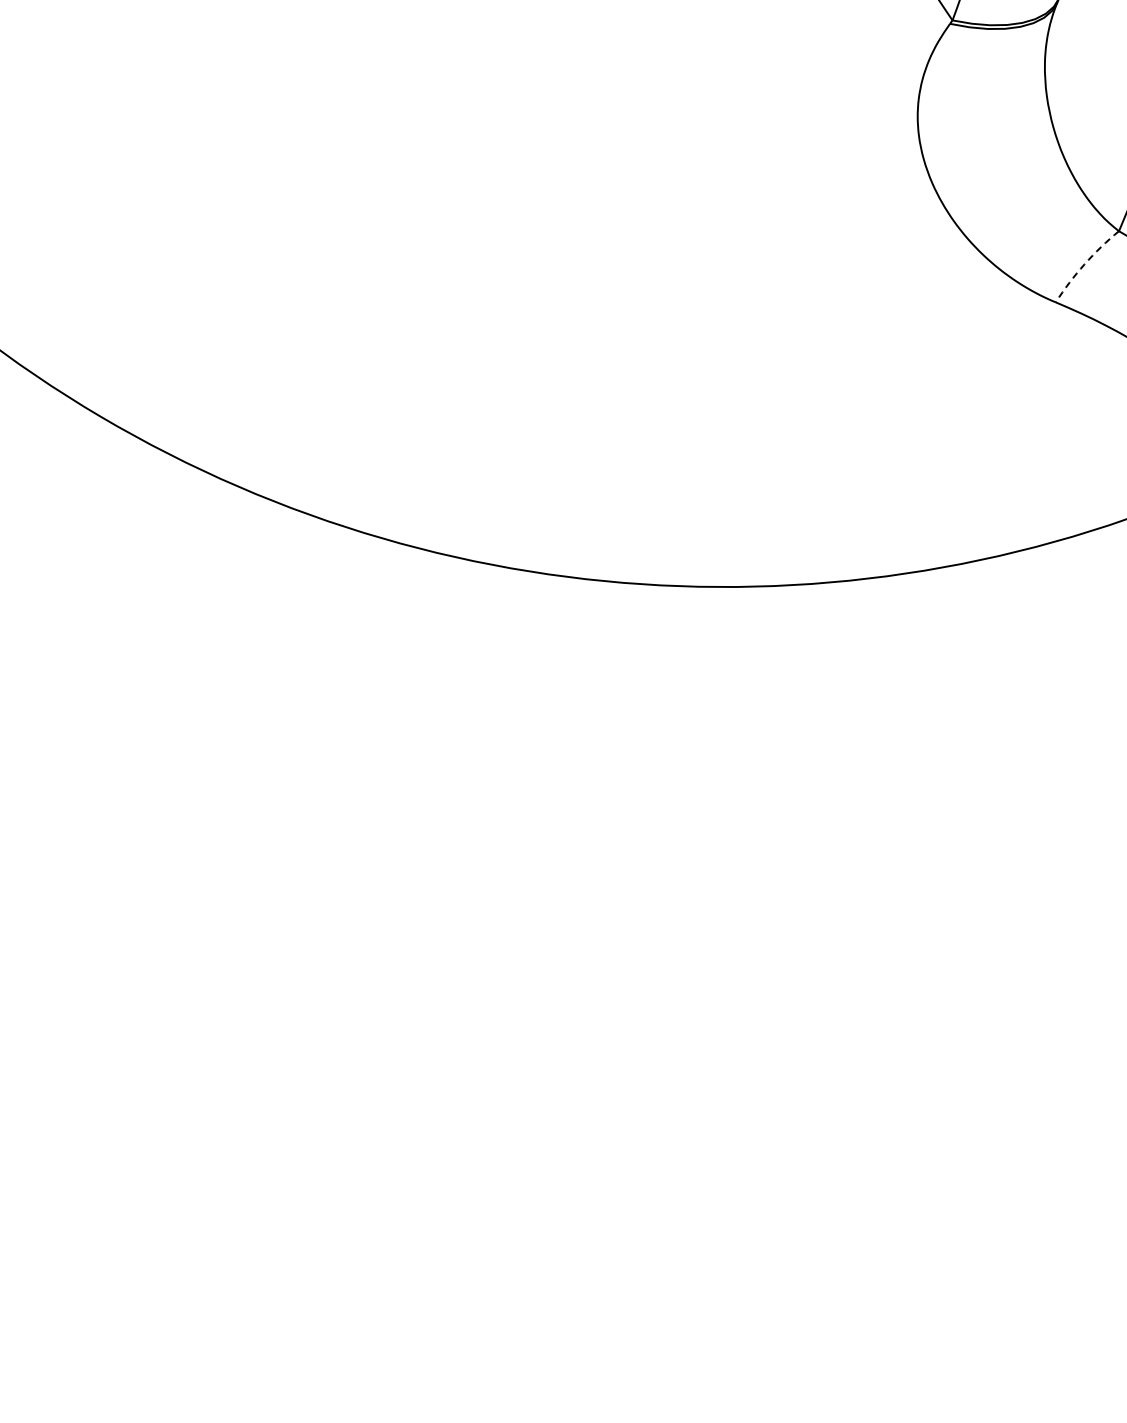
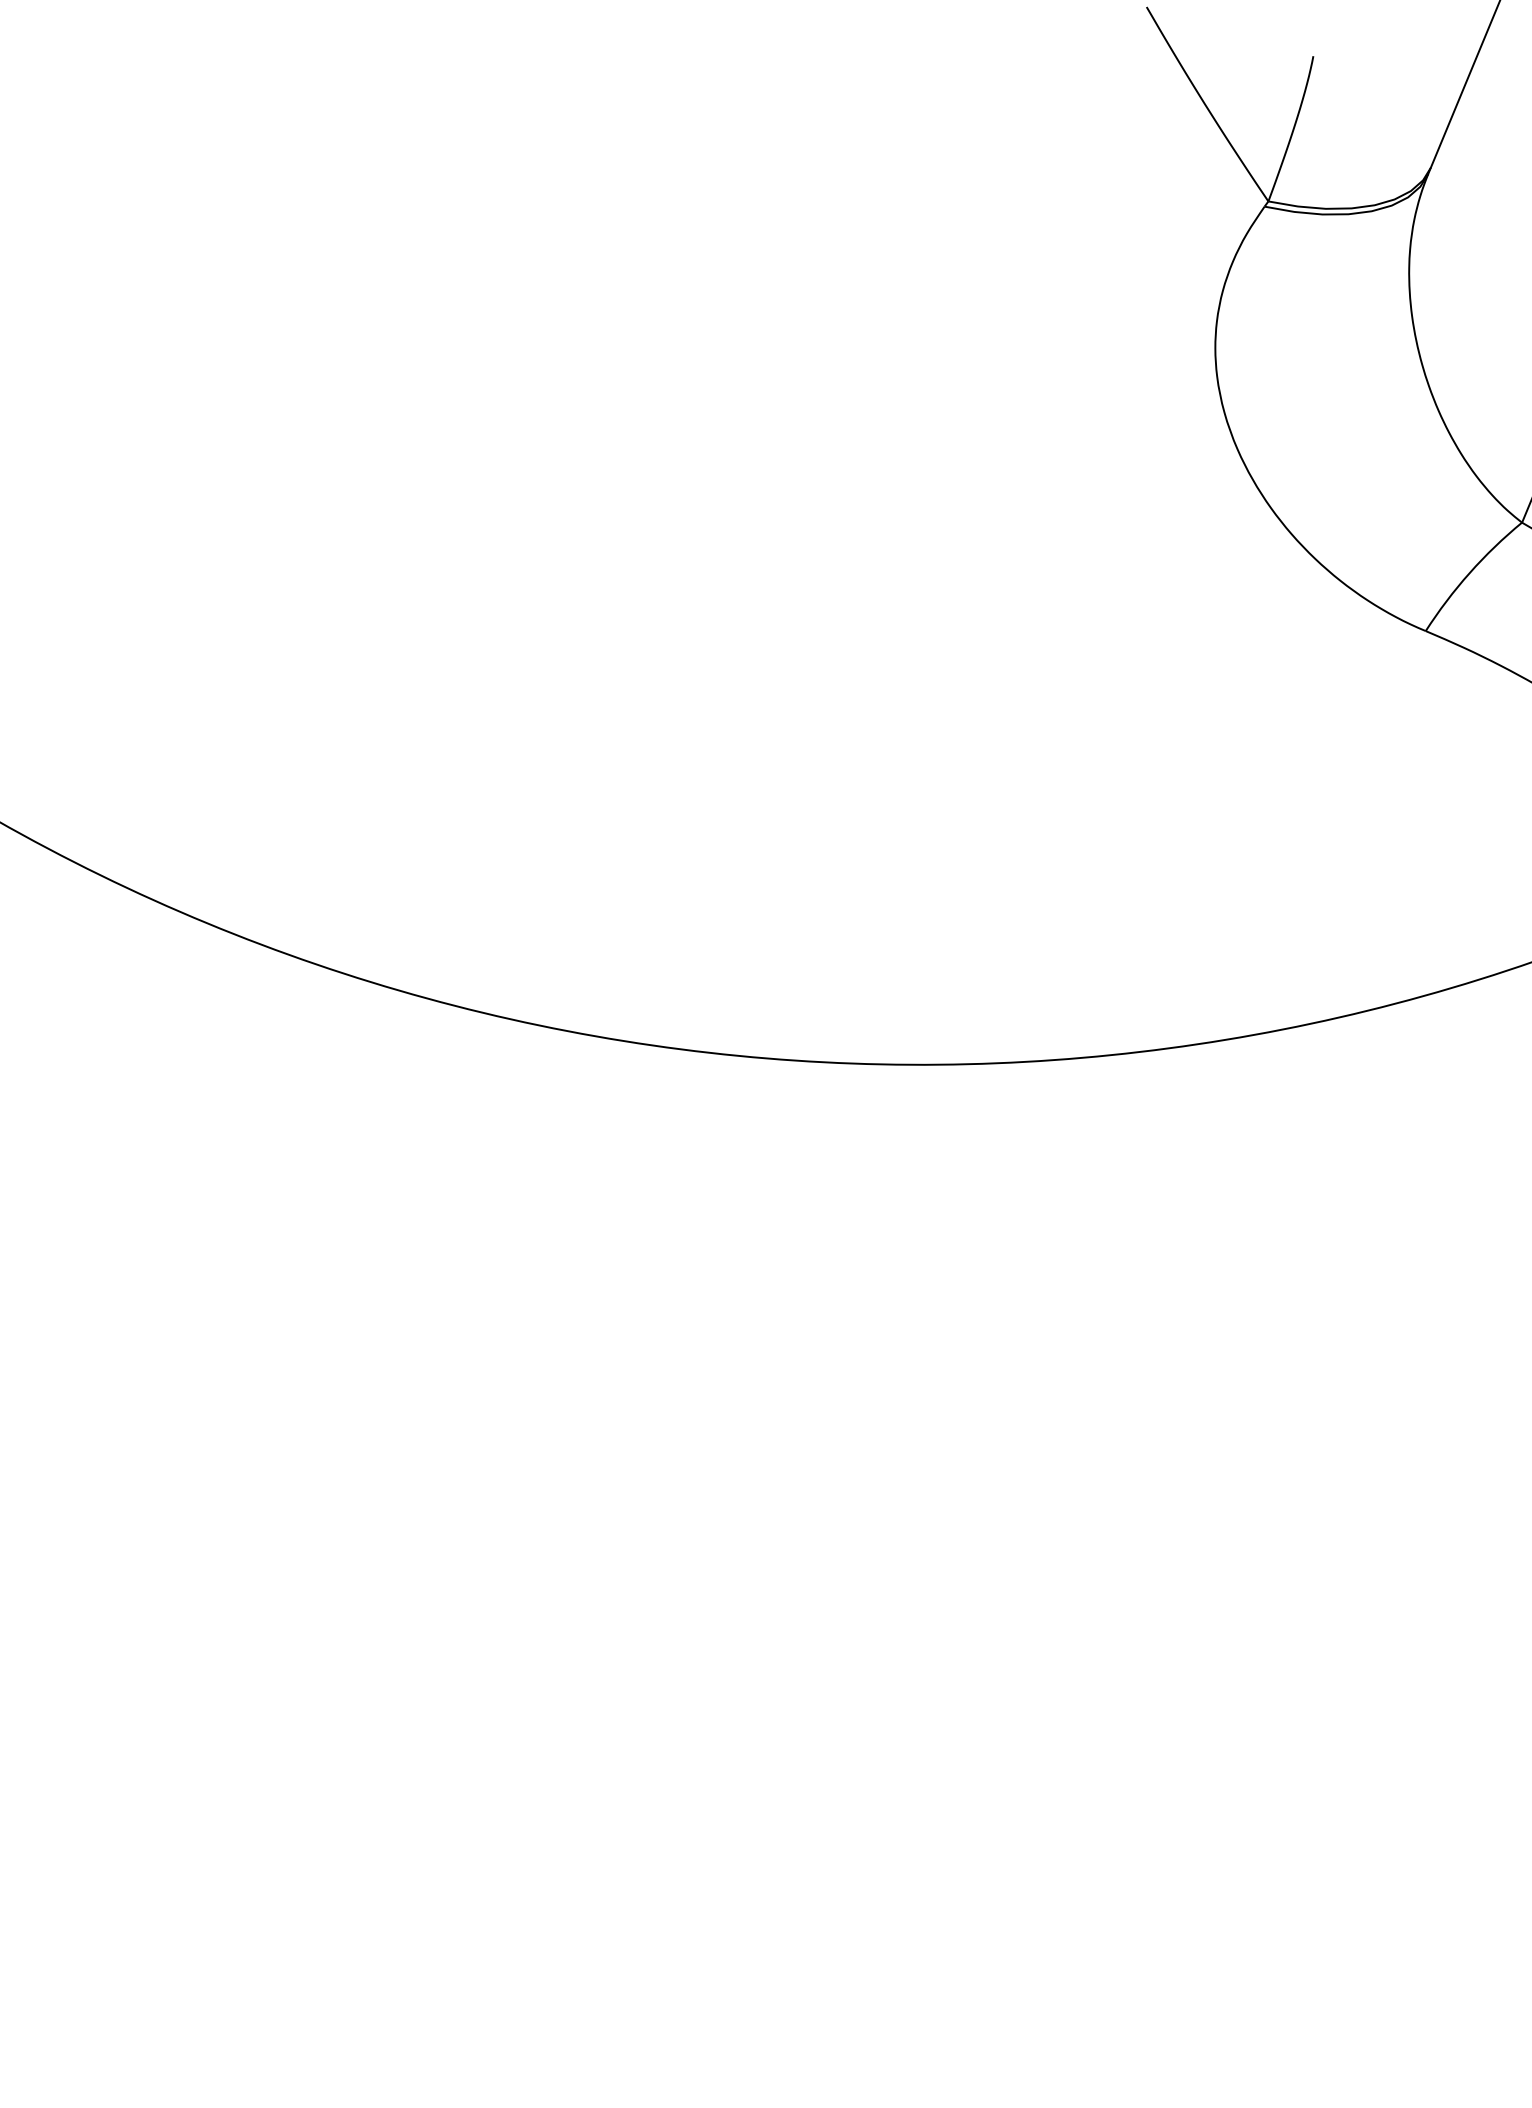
arc: (1084, 264) -> (1469, 573), dashed -> solid

